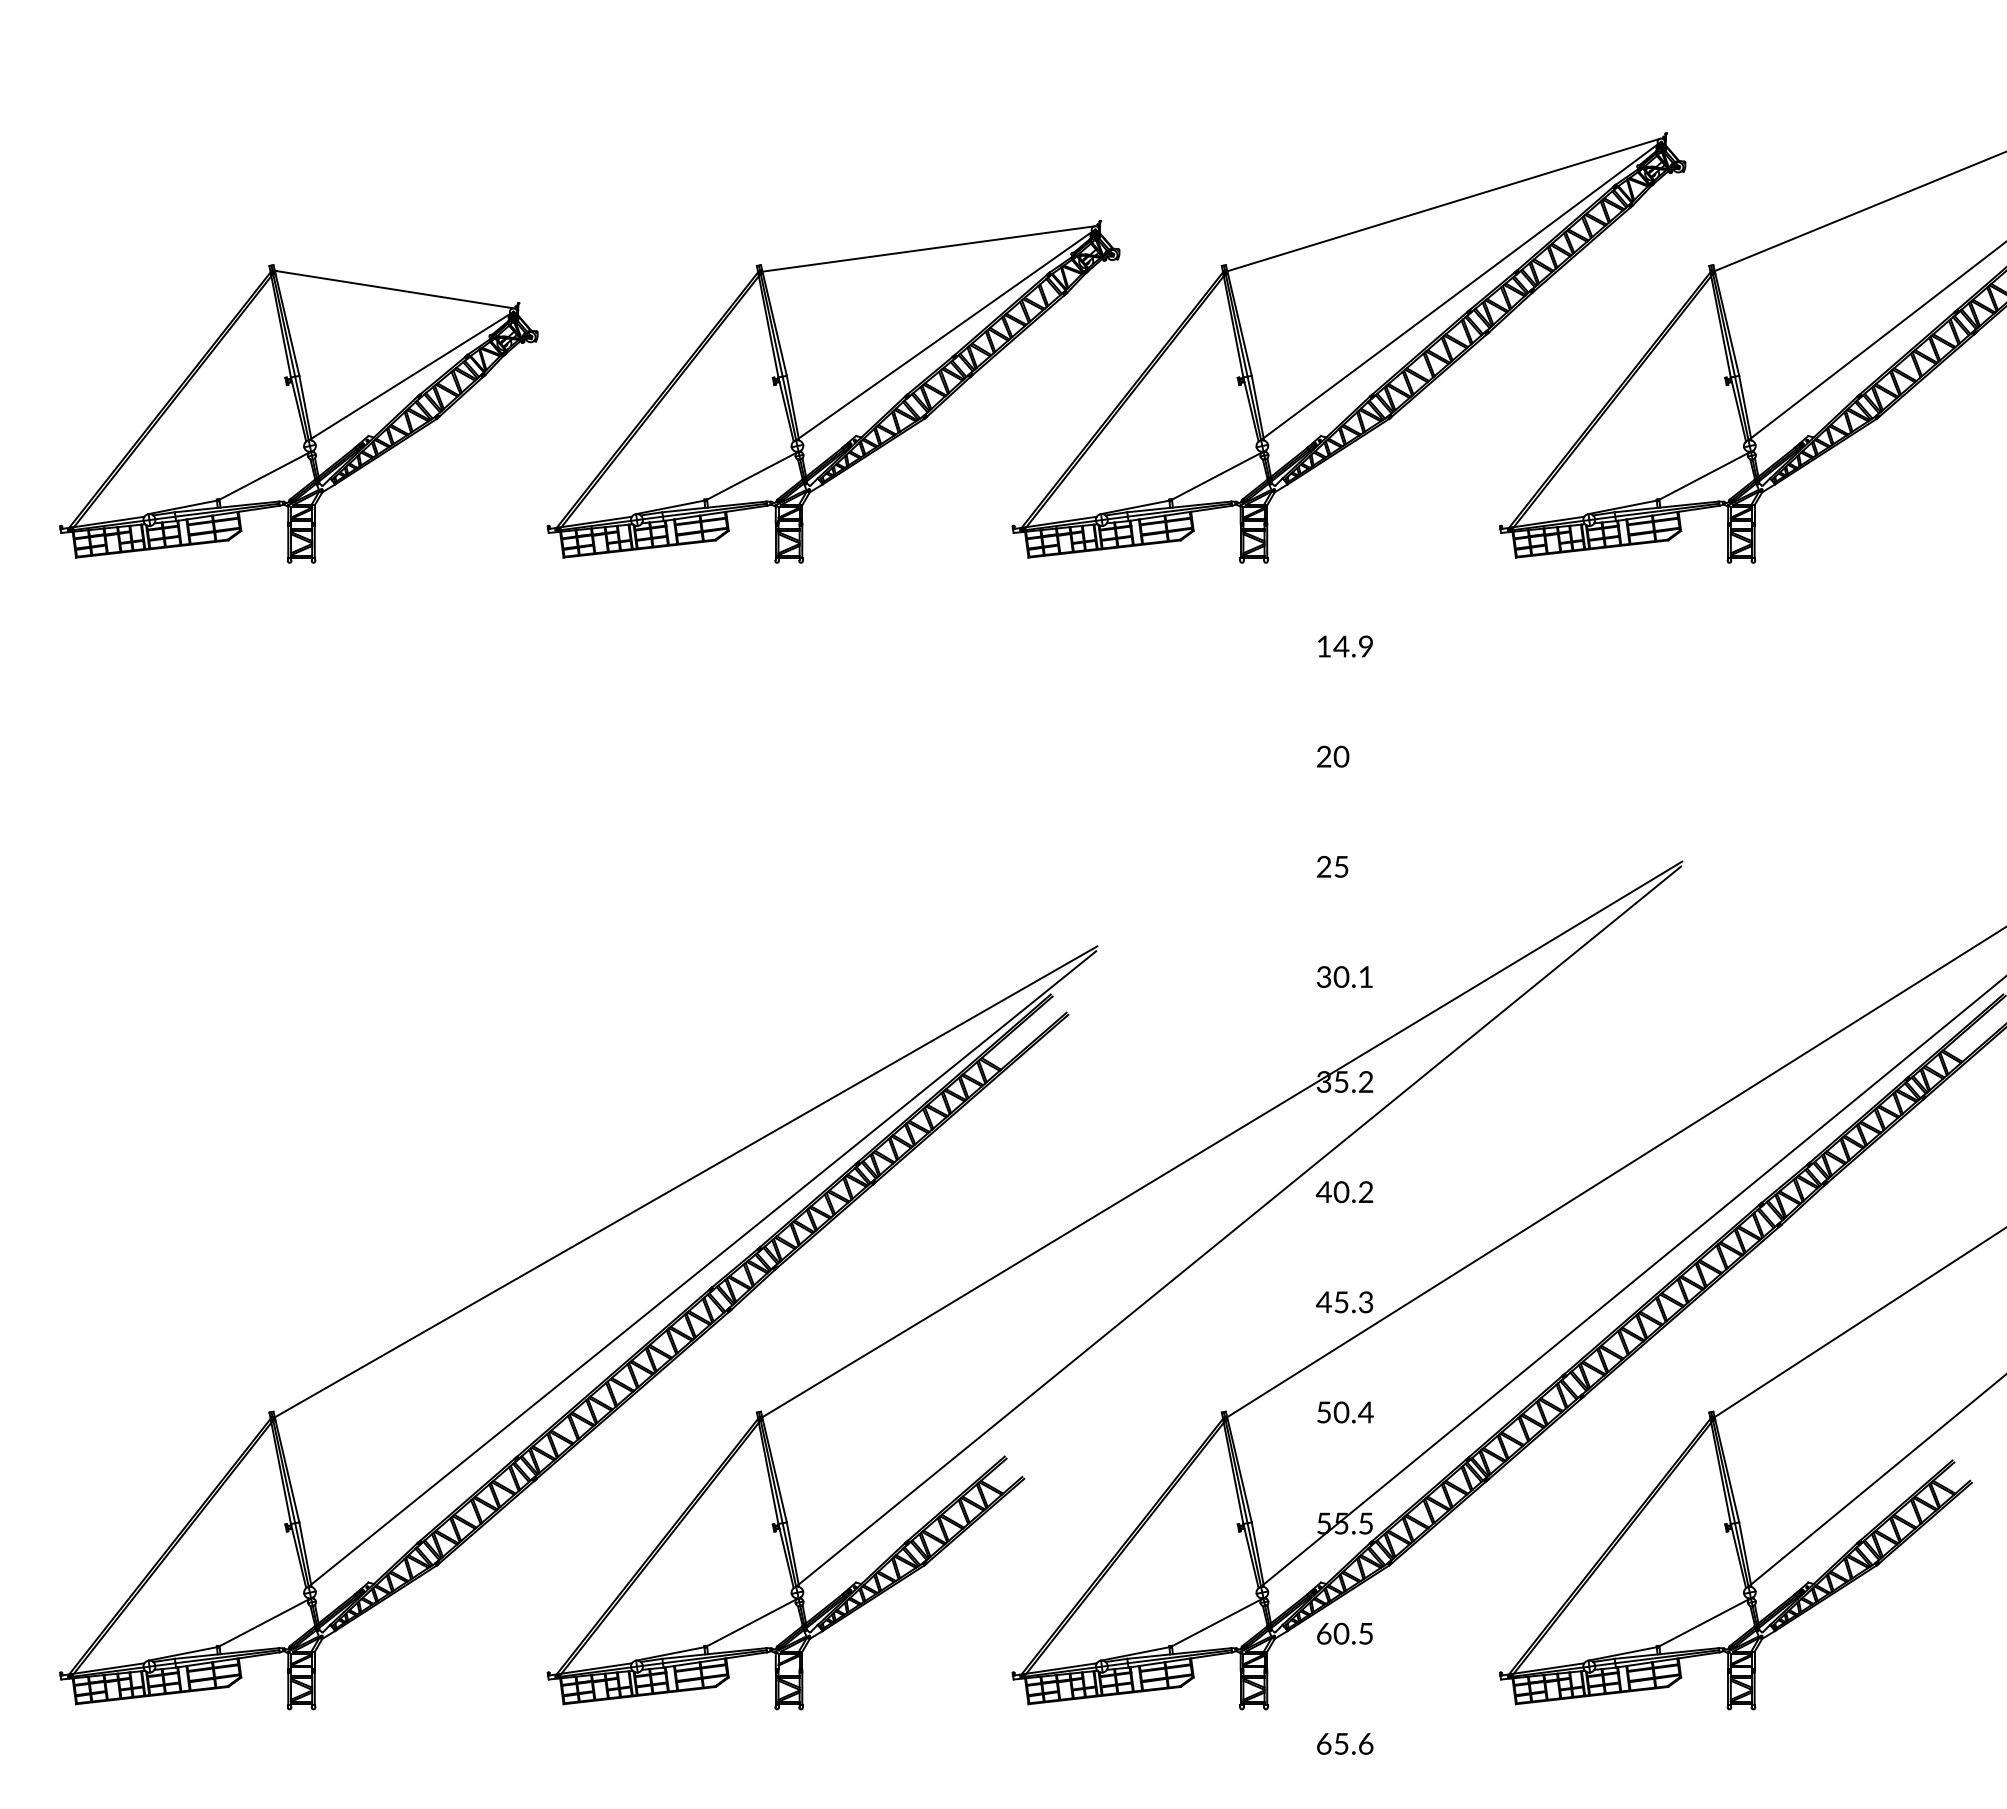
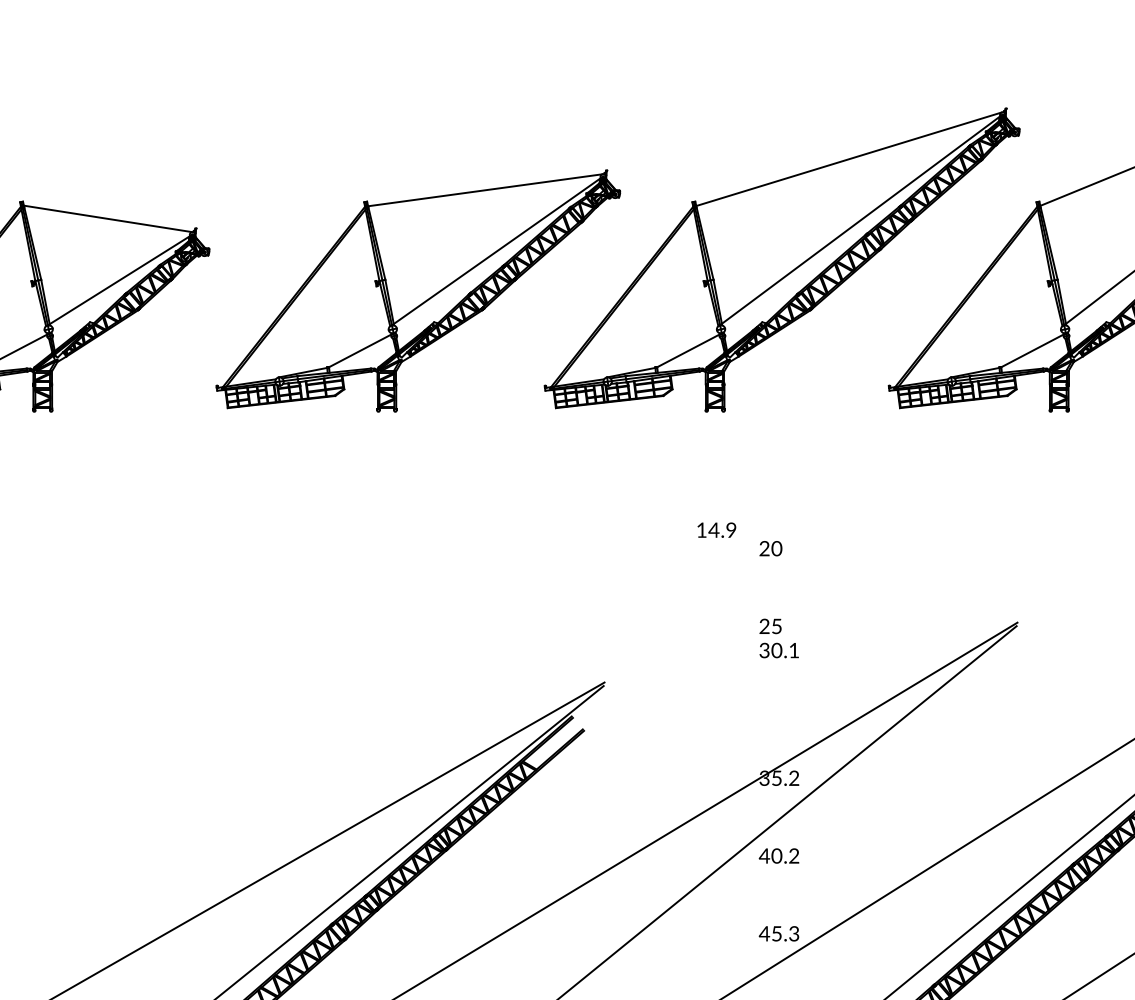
text: (1345, 646) -> (716, 530), moved
text: (1344, 976) -> (779, 650), moved

